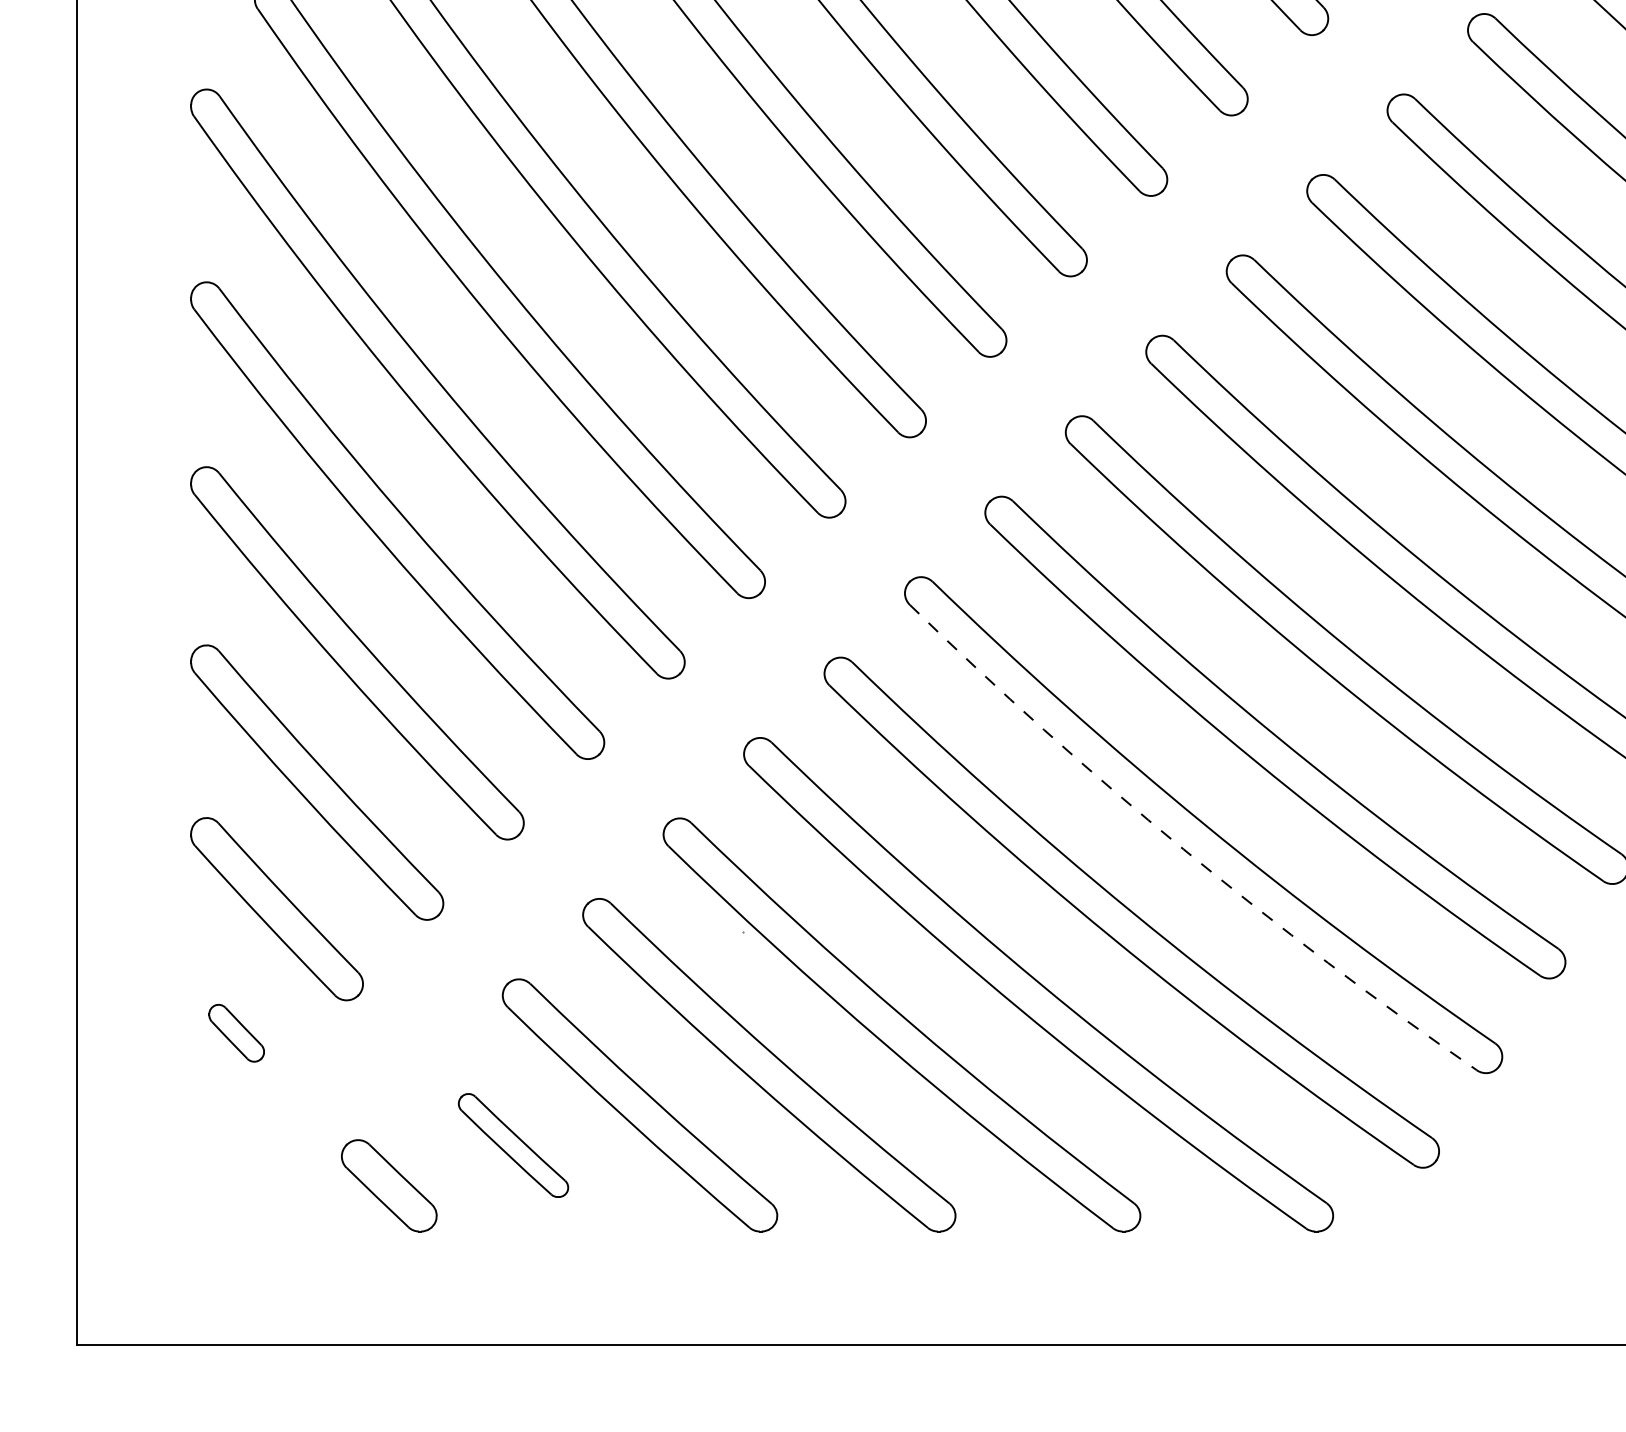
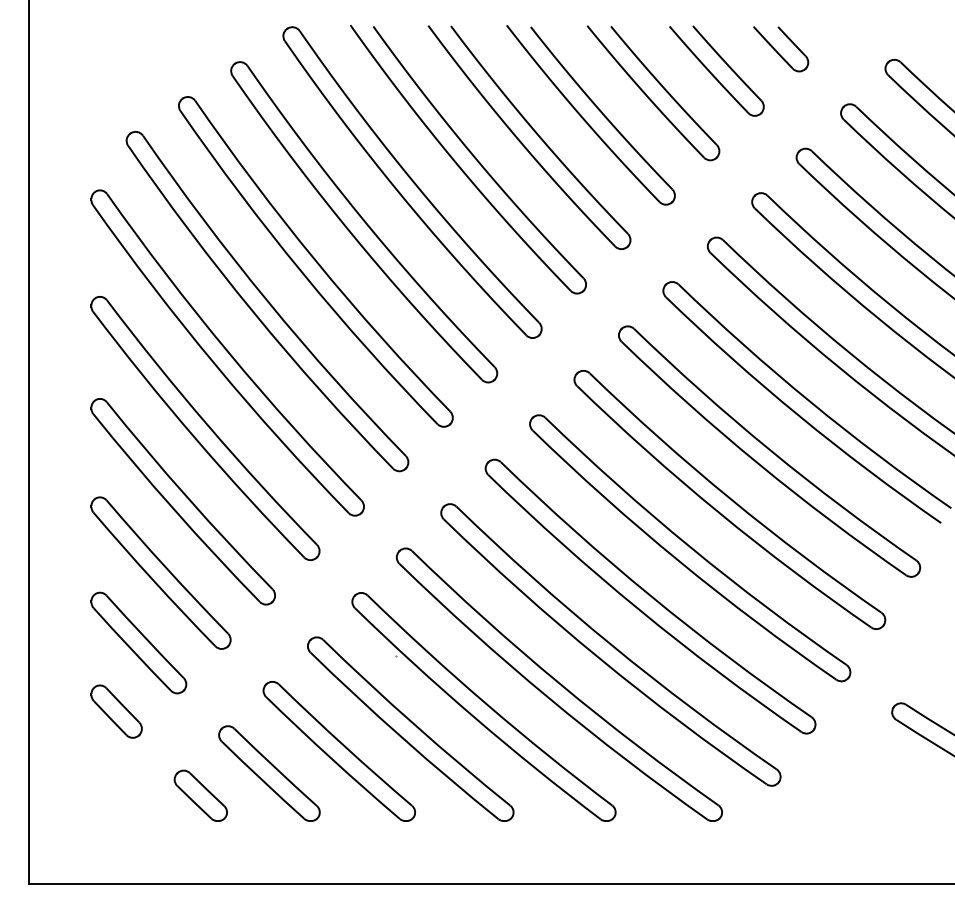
arc: (1183, 850) -> (639, 610), dashed -> solid
part: (236, 1033) -> (116, 711), size x1.67
part: (513, 1145) -> (269, 773), size x1.67

